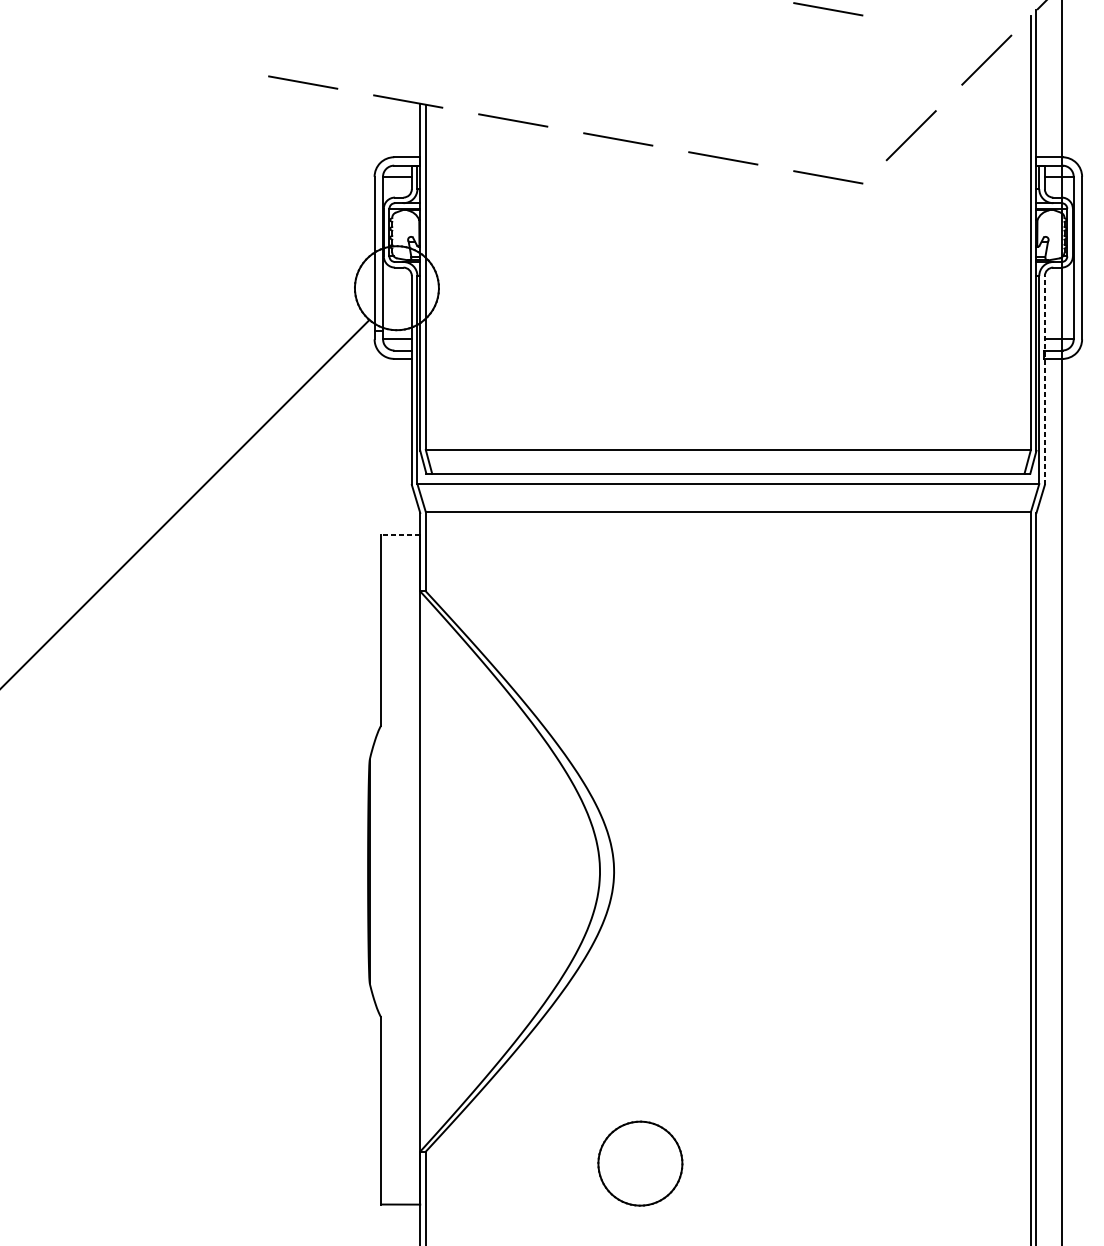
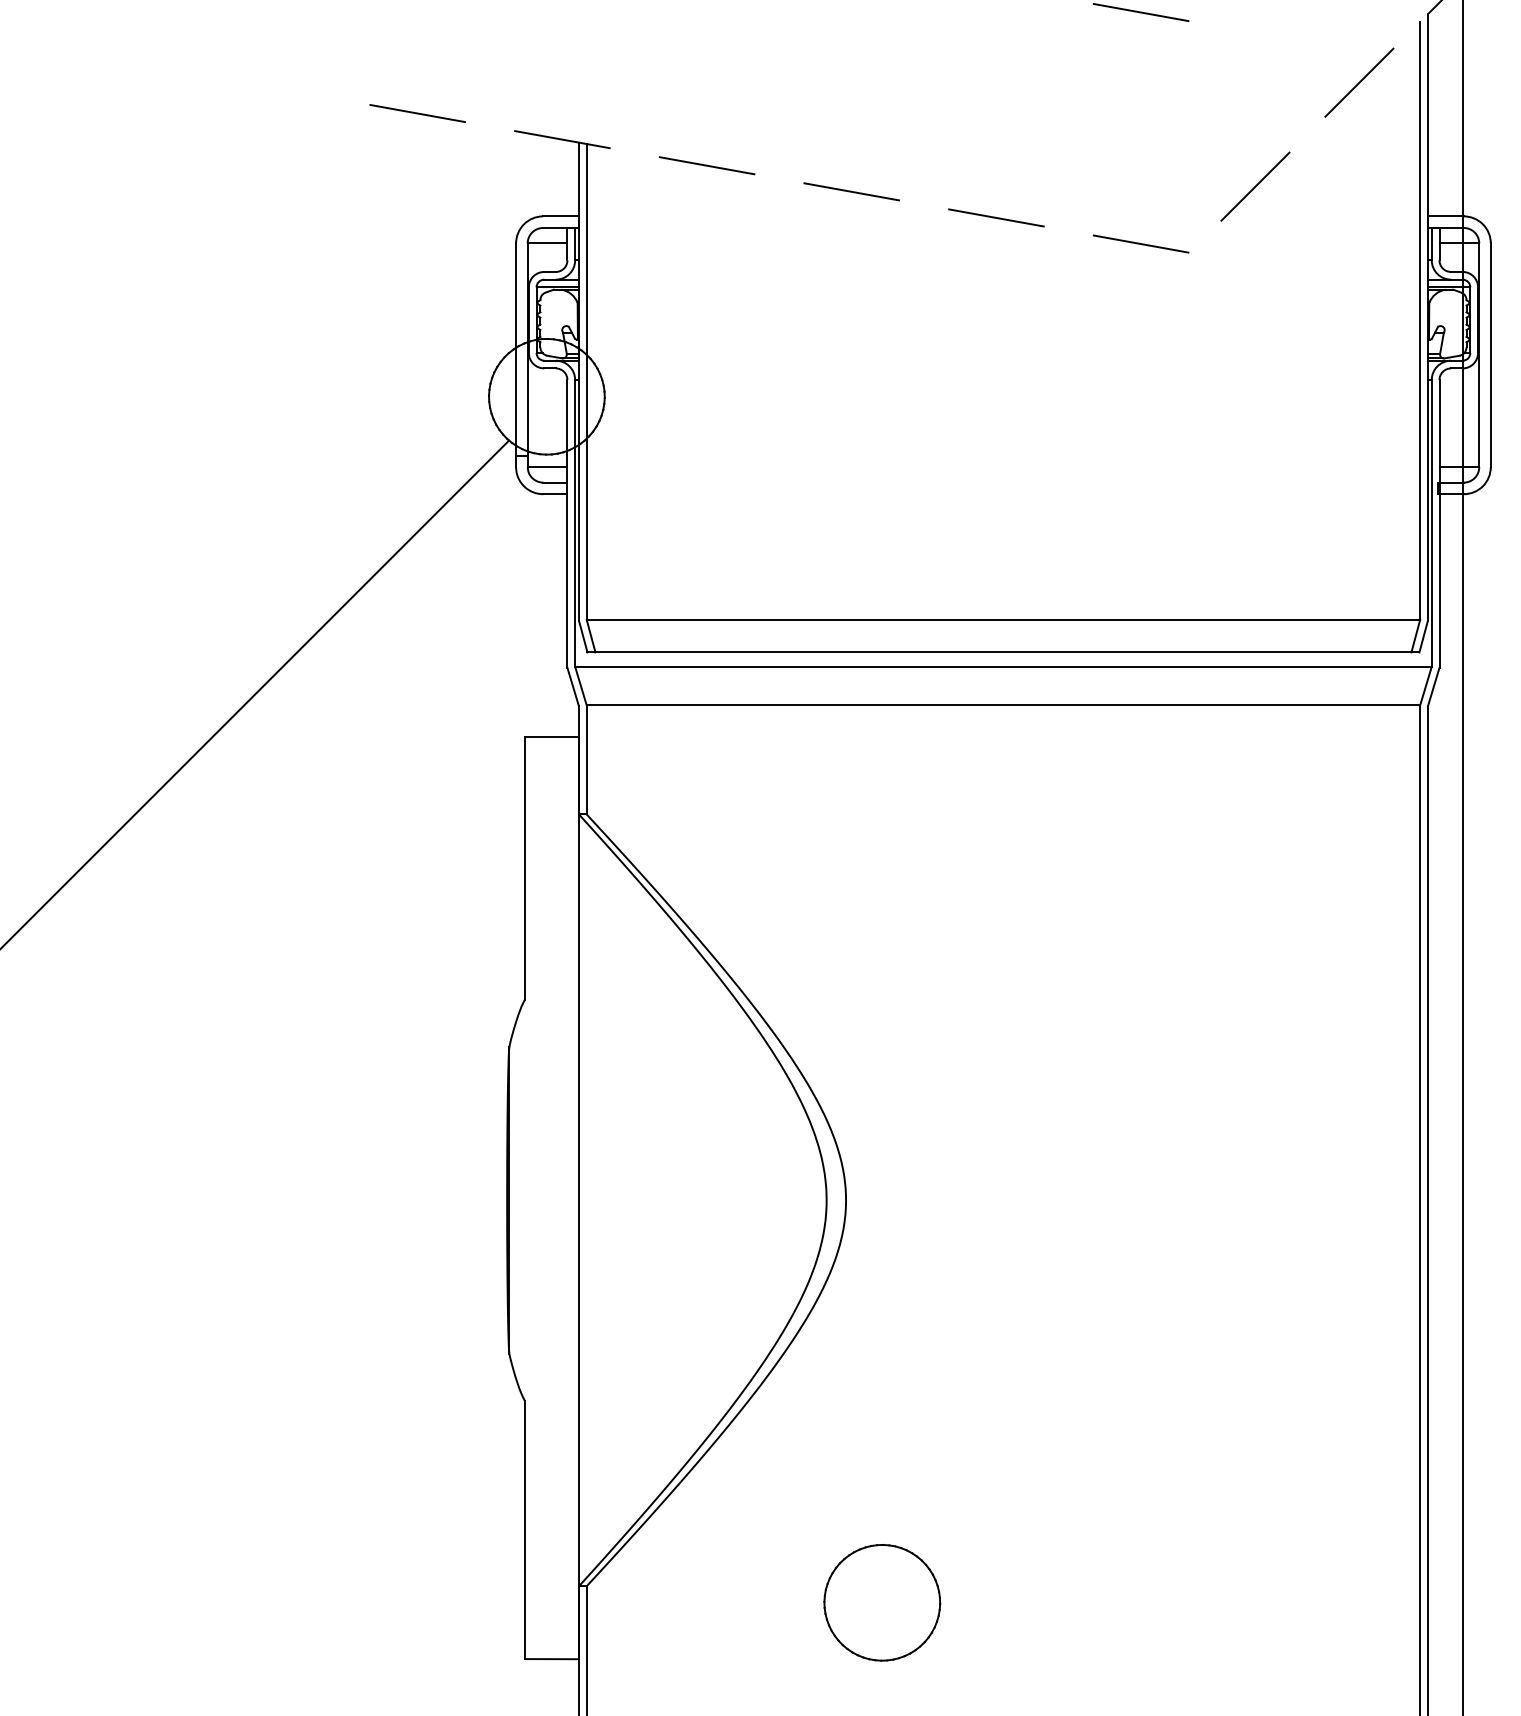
line: (1044, 380) -> (1439, 523), dashed -> solid
line: (401, 535) -> (552, 737), dashed -> solid

